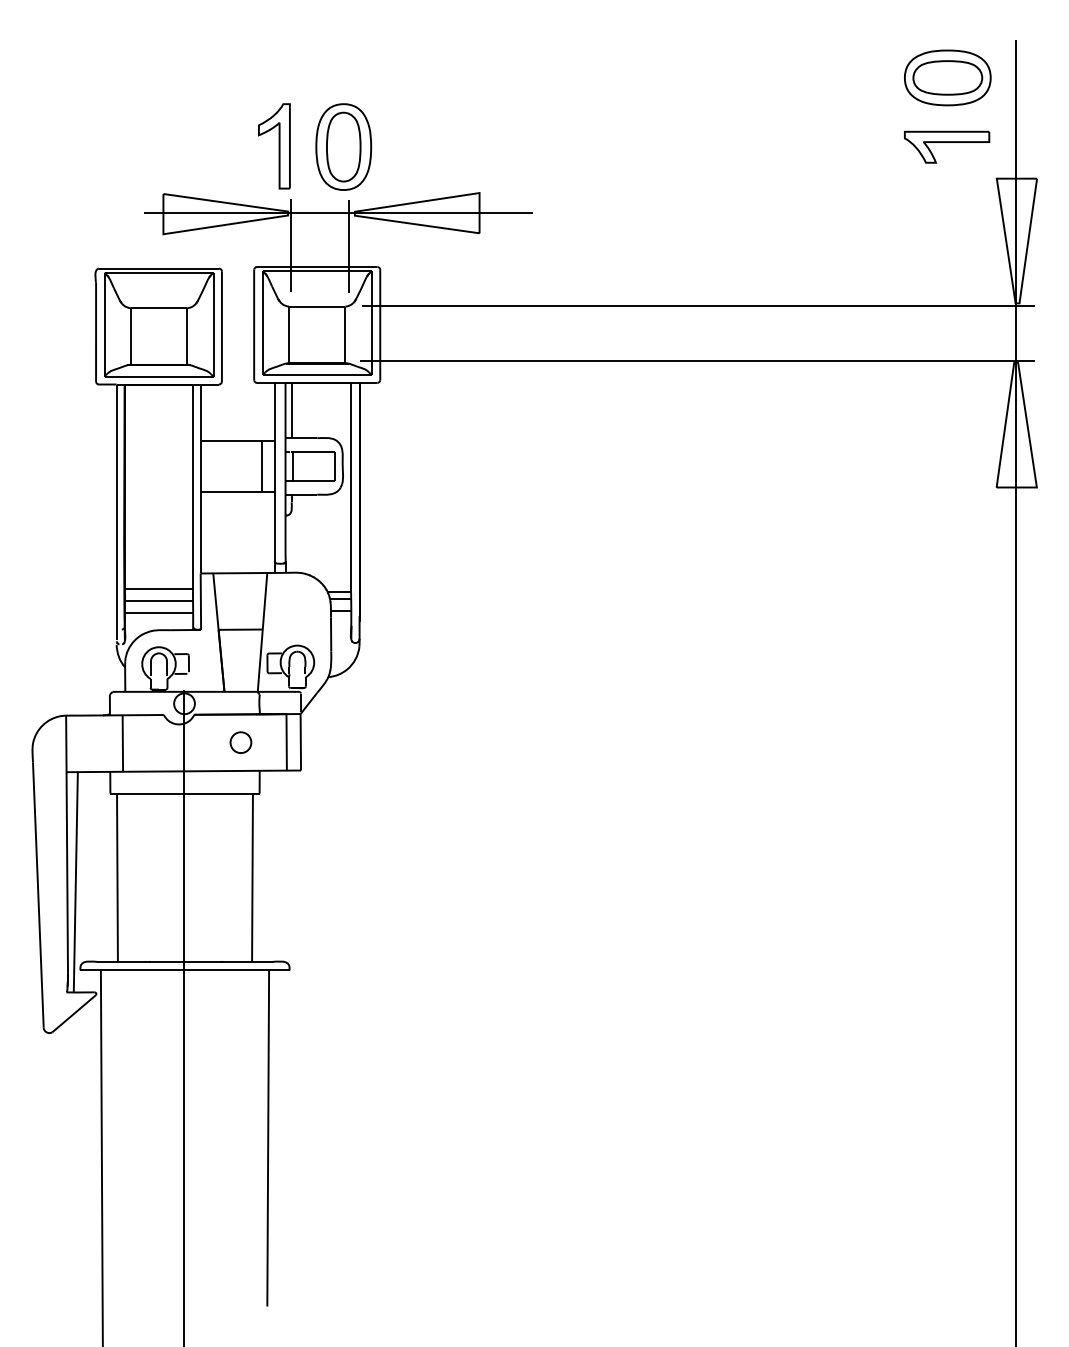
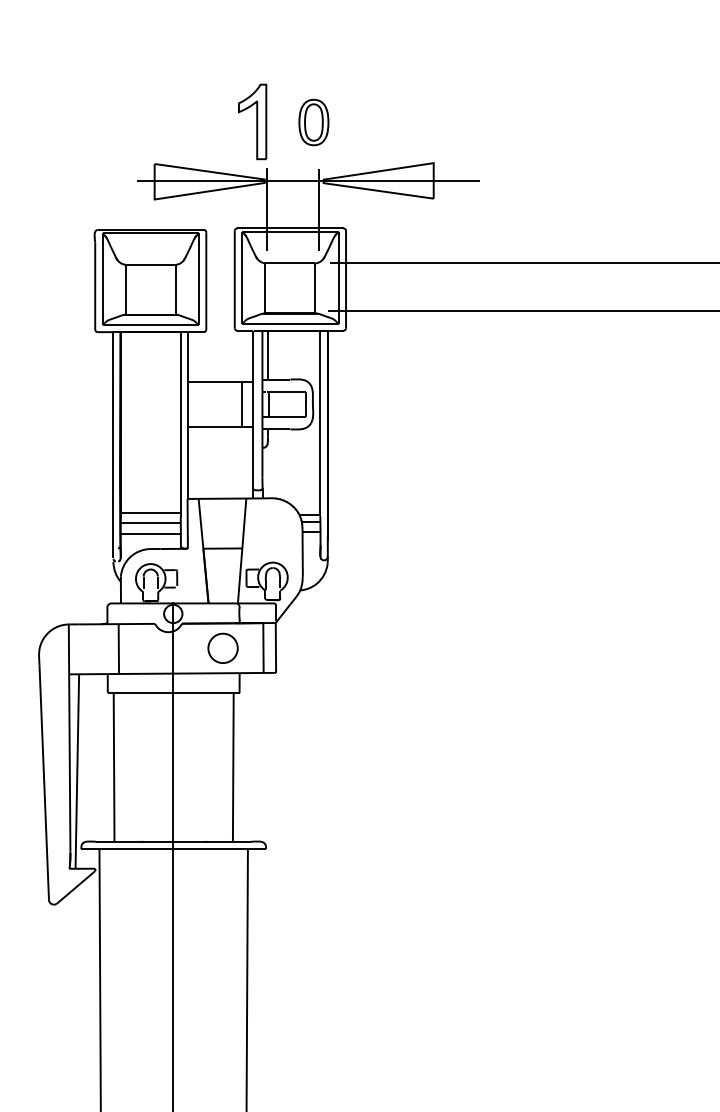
part: (343, 146) -> (313, 122), size x0.6
part: (240, 742) -> (222, 648), size x1.6

